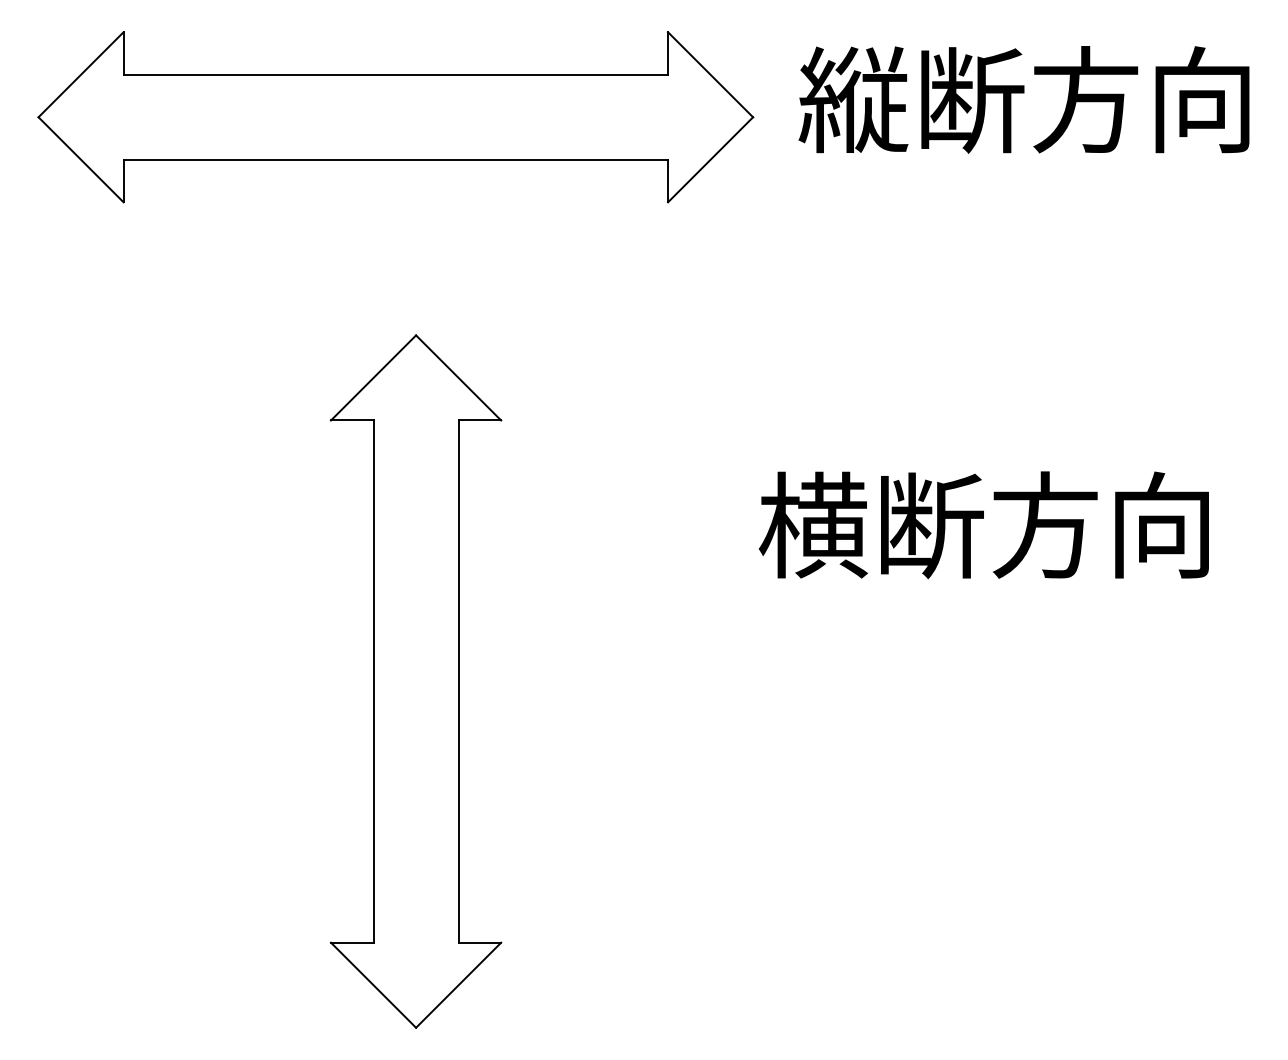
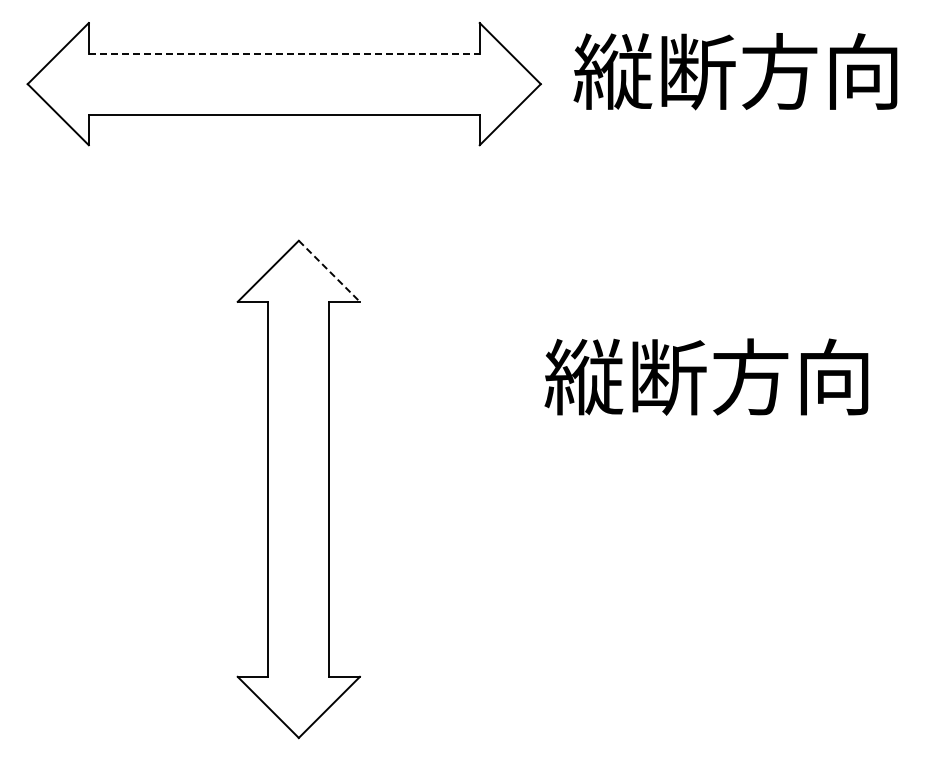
line: (396, 74) -> (284, 53), solid -> dashed
line: (458, 378) -> (329, 271), solid -> dashed
text: (812, 524) -> (583, 376), 横断方向 -> 縦断方向

